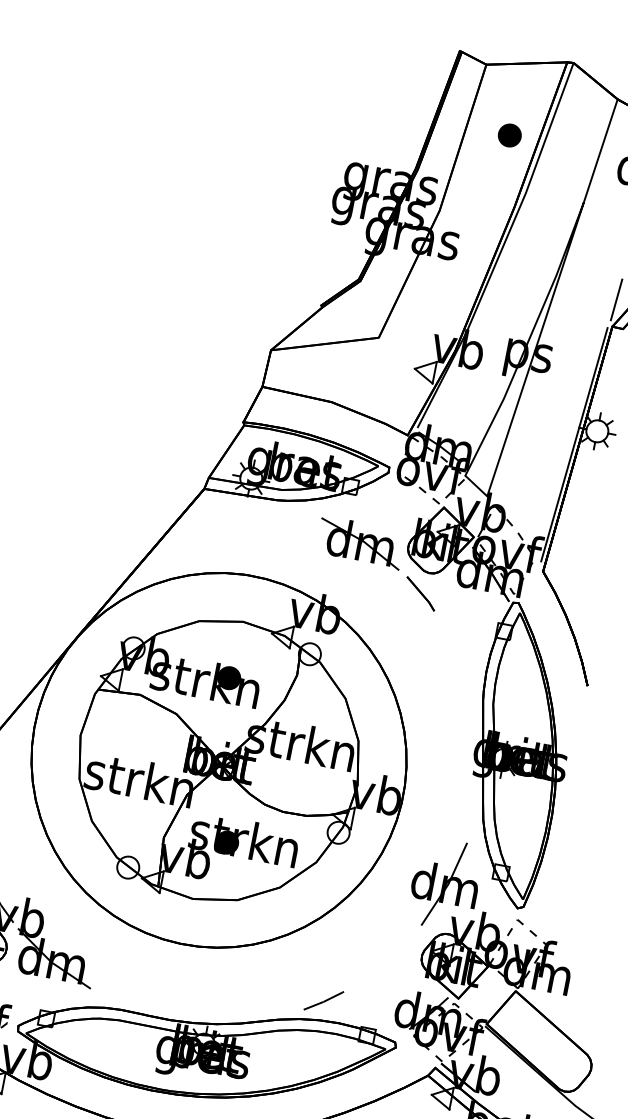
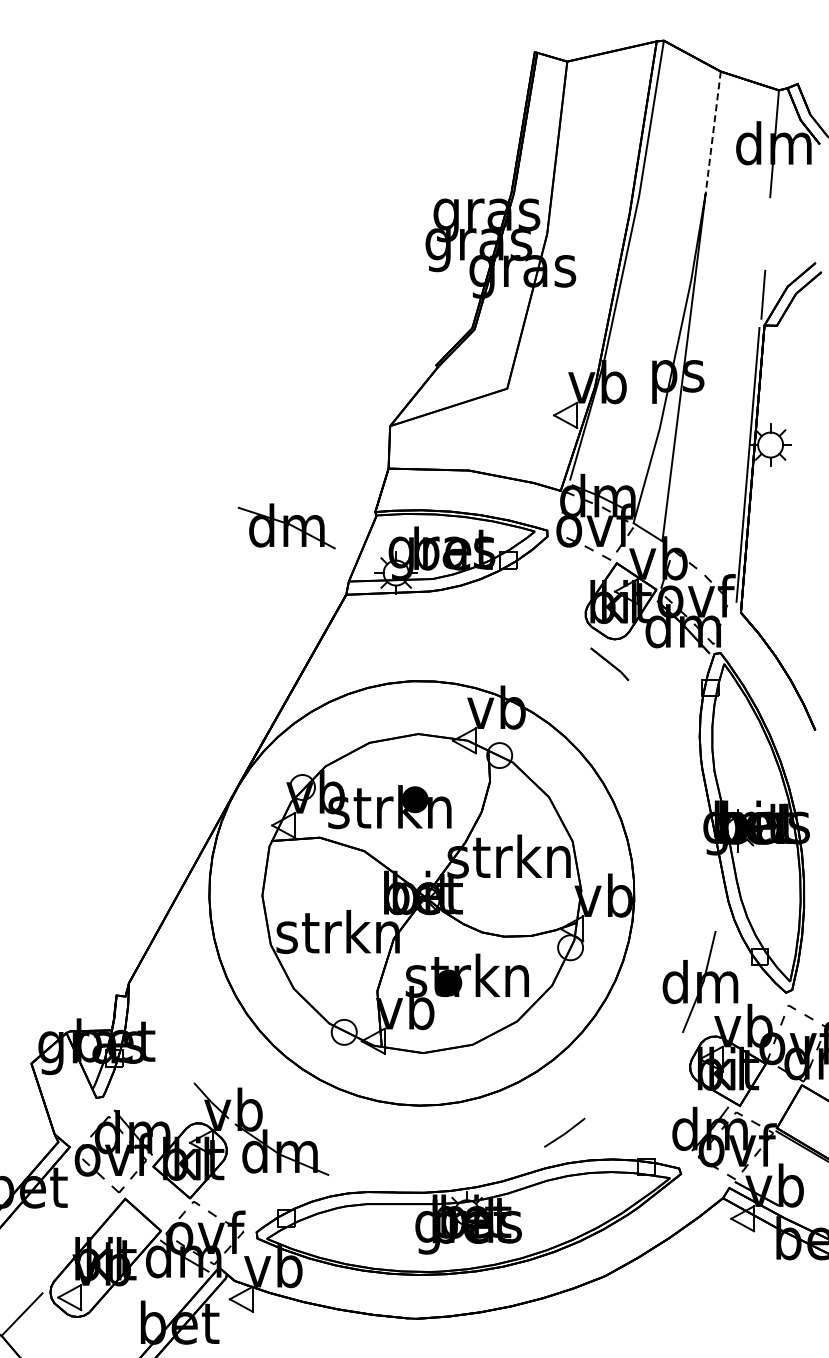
part: (509, 134) -> (608, 134), removed
line: (600, 150) -> (713, 132), solid -> dashed
part: (360, 542) -> (286, 526), moved
curve: (324, 1000) -> (565, 1132), moved

